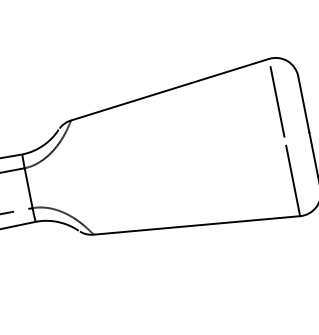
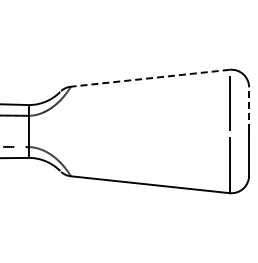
line: (170, 89) -> (150, 78), solid -> dashed
line: (304, 103) -> (249, 108), solid -> dashed

